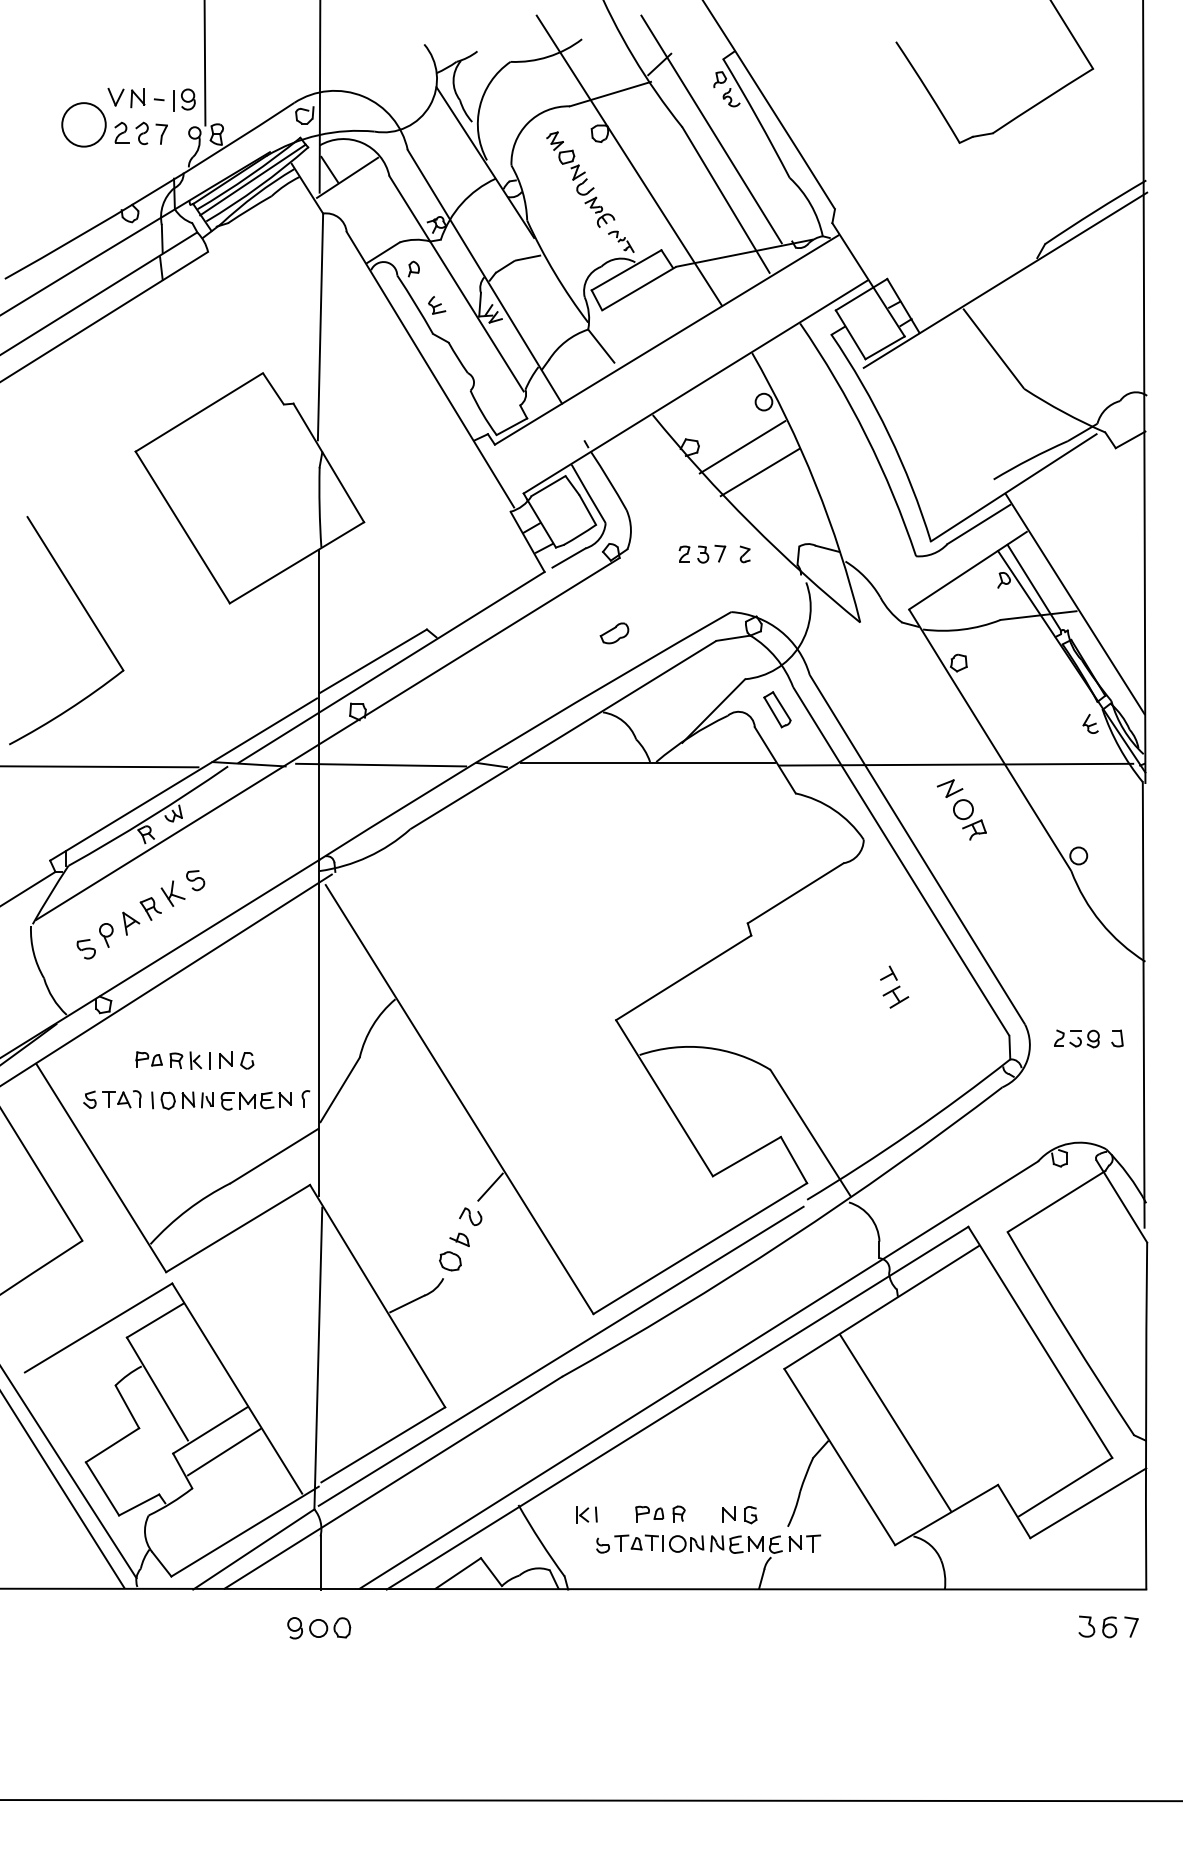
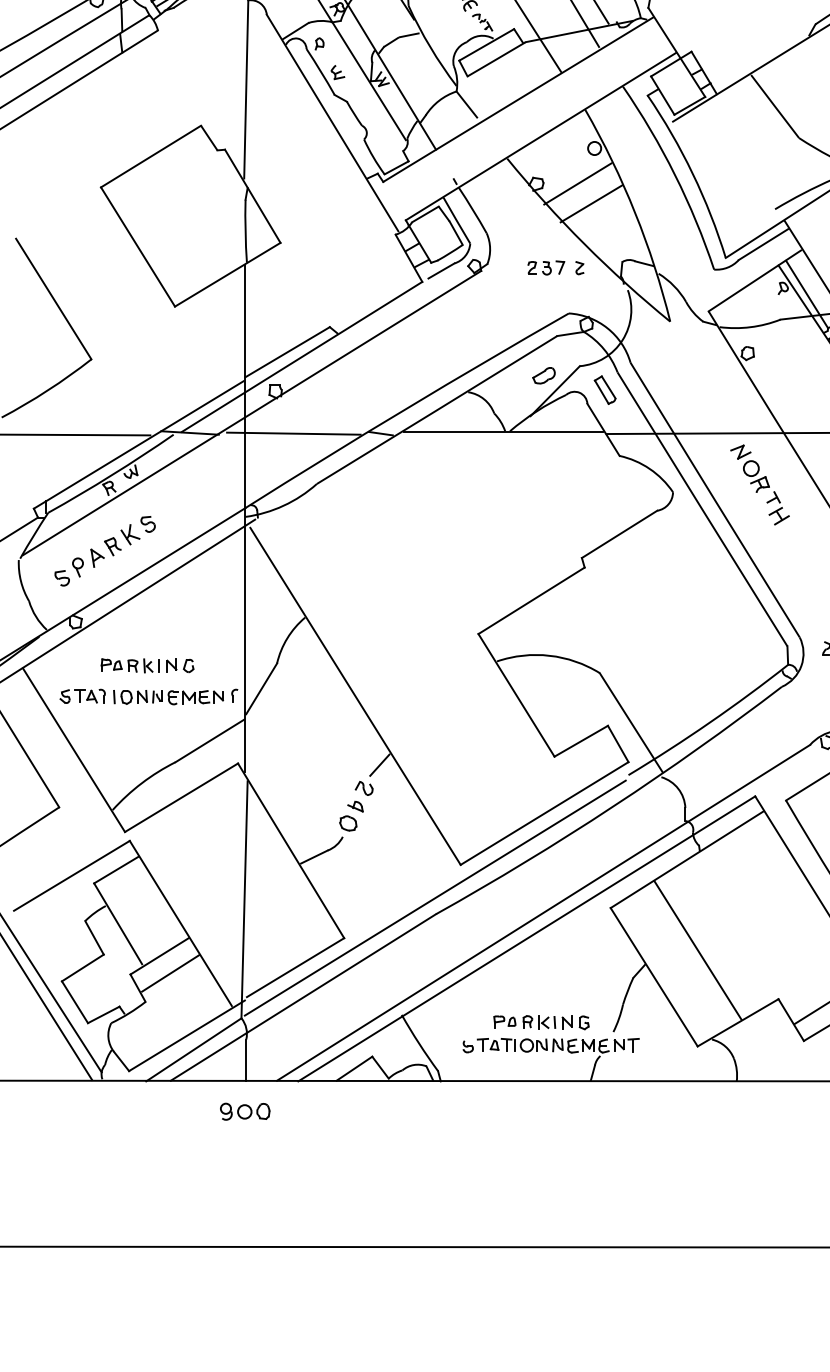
part: (614, 633) -> (543, 375), moved
part: (894, 986) -> (778, 507), moved
part: (586, 1514) -> (547, 1022), moved

